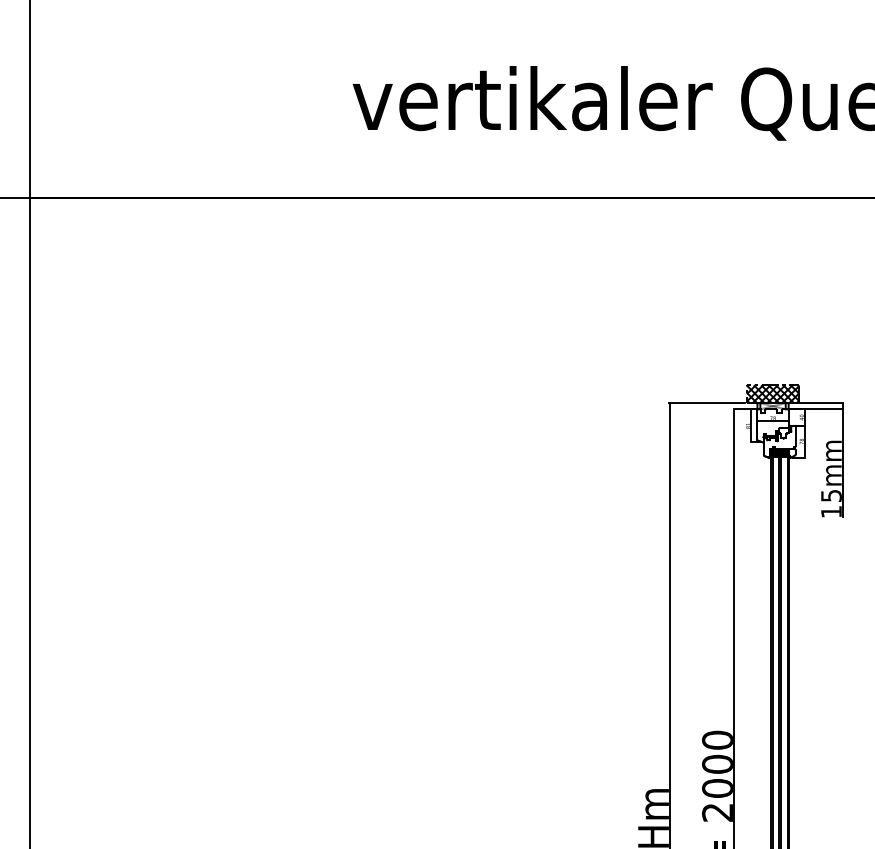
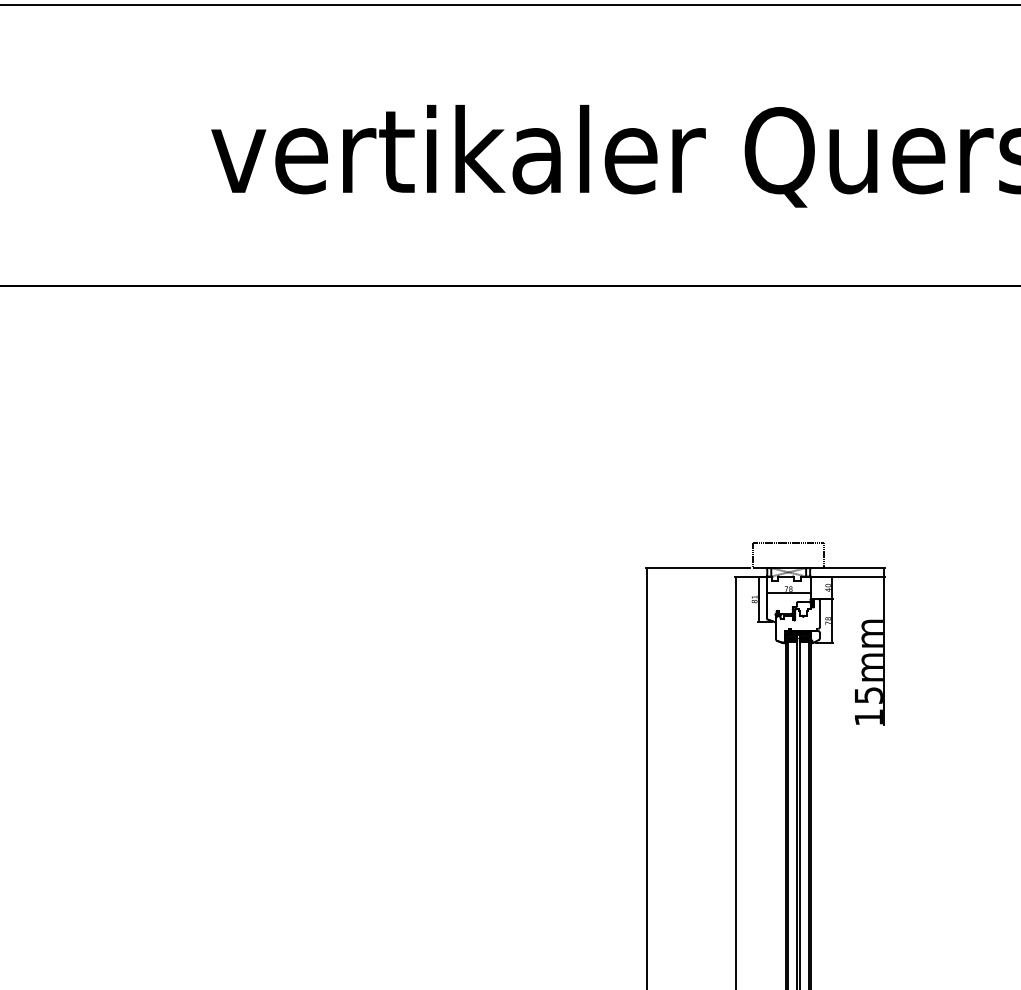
hatch: (773, 394) -> (789, 556), removed

